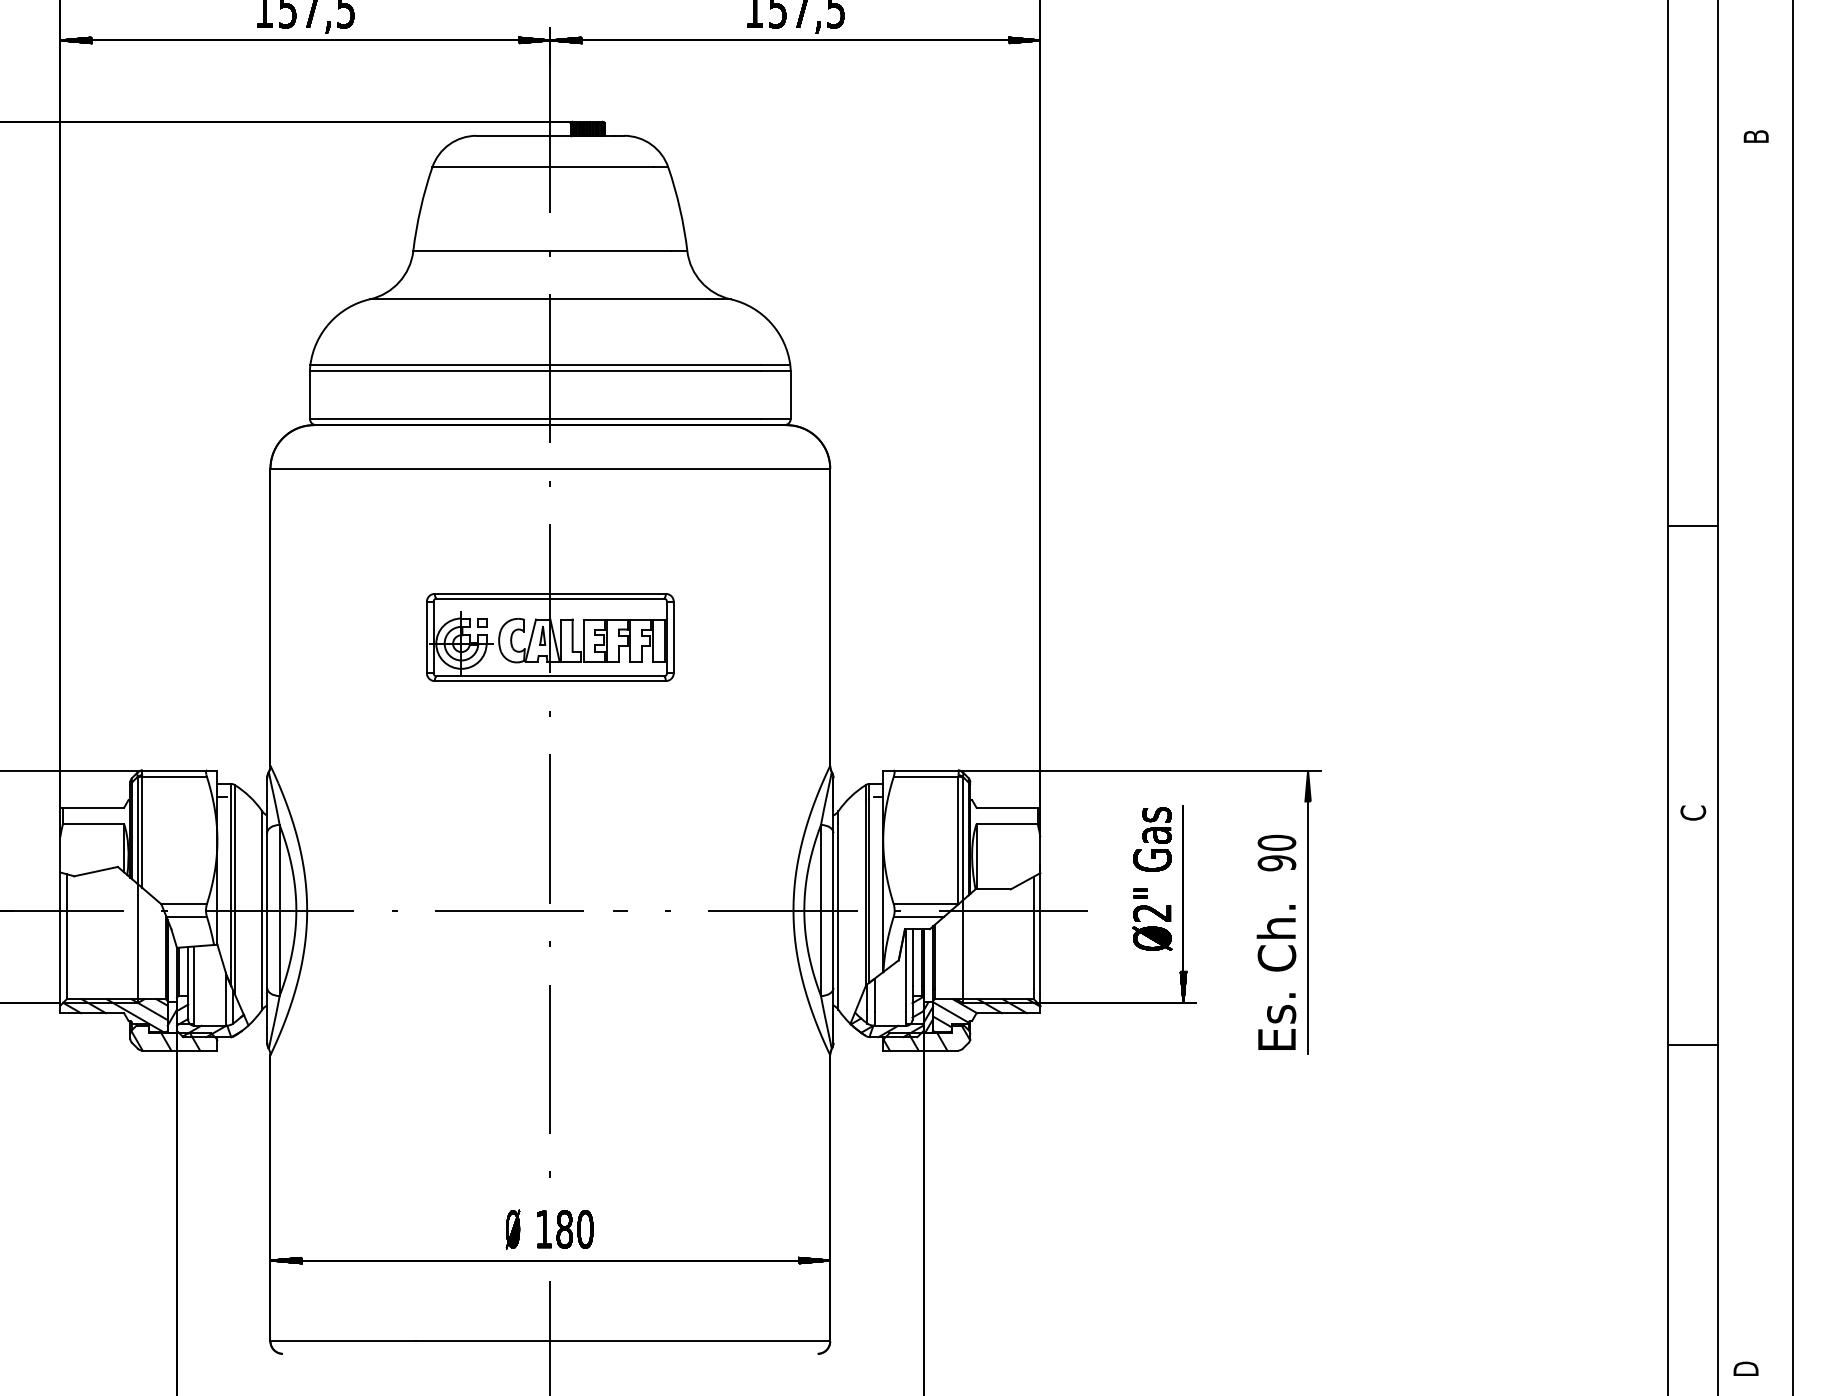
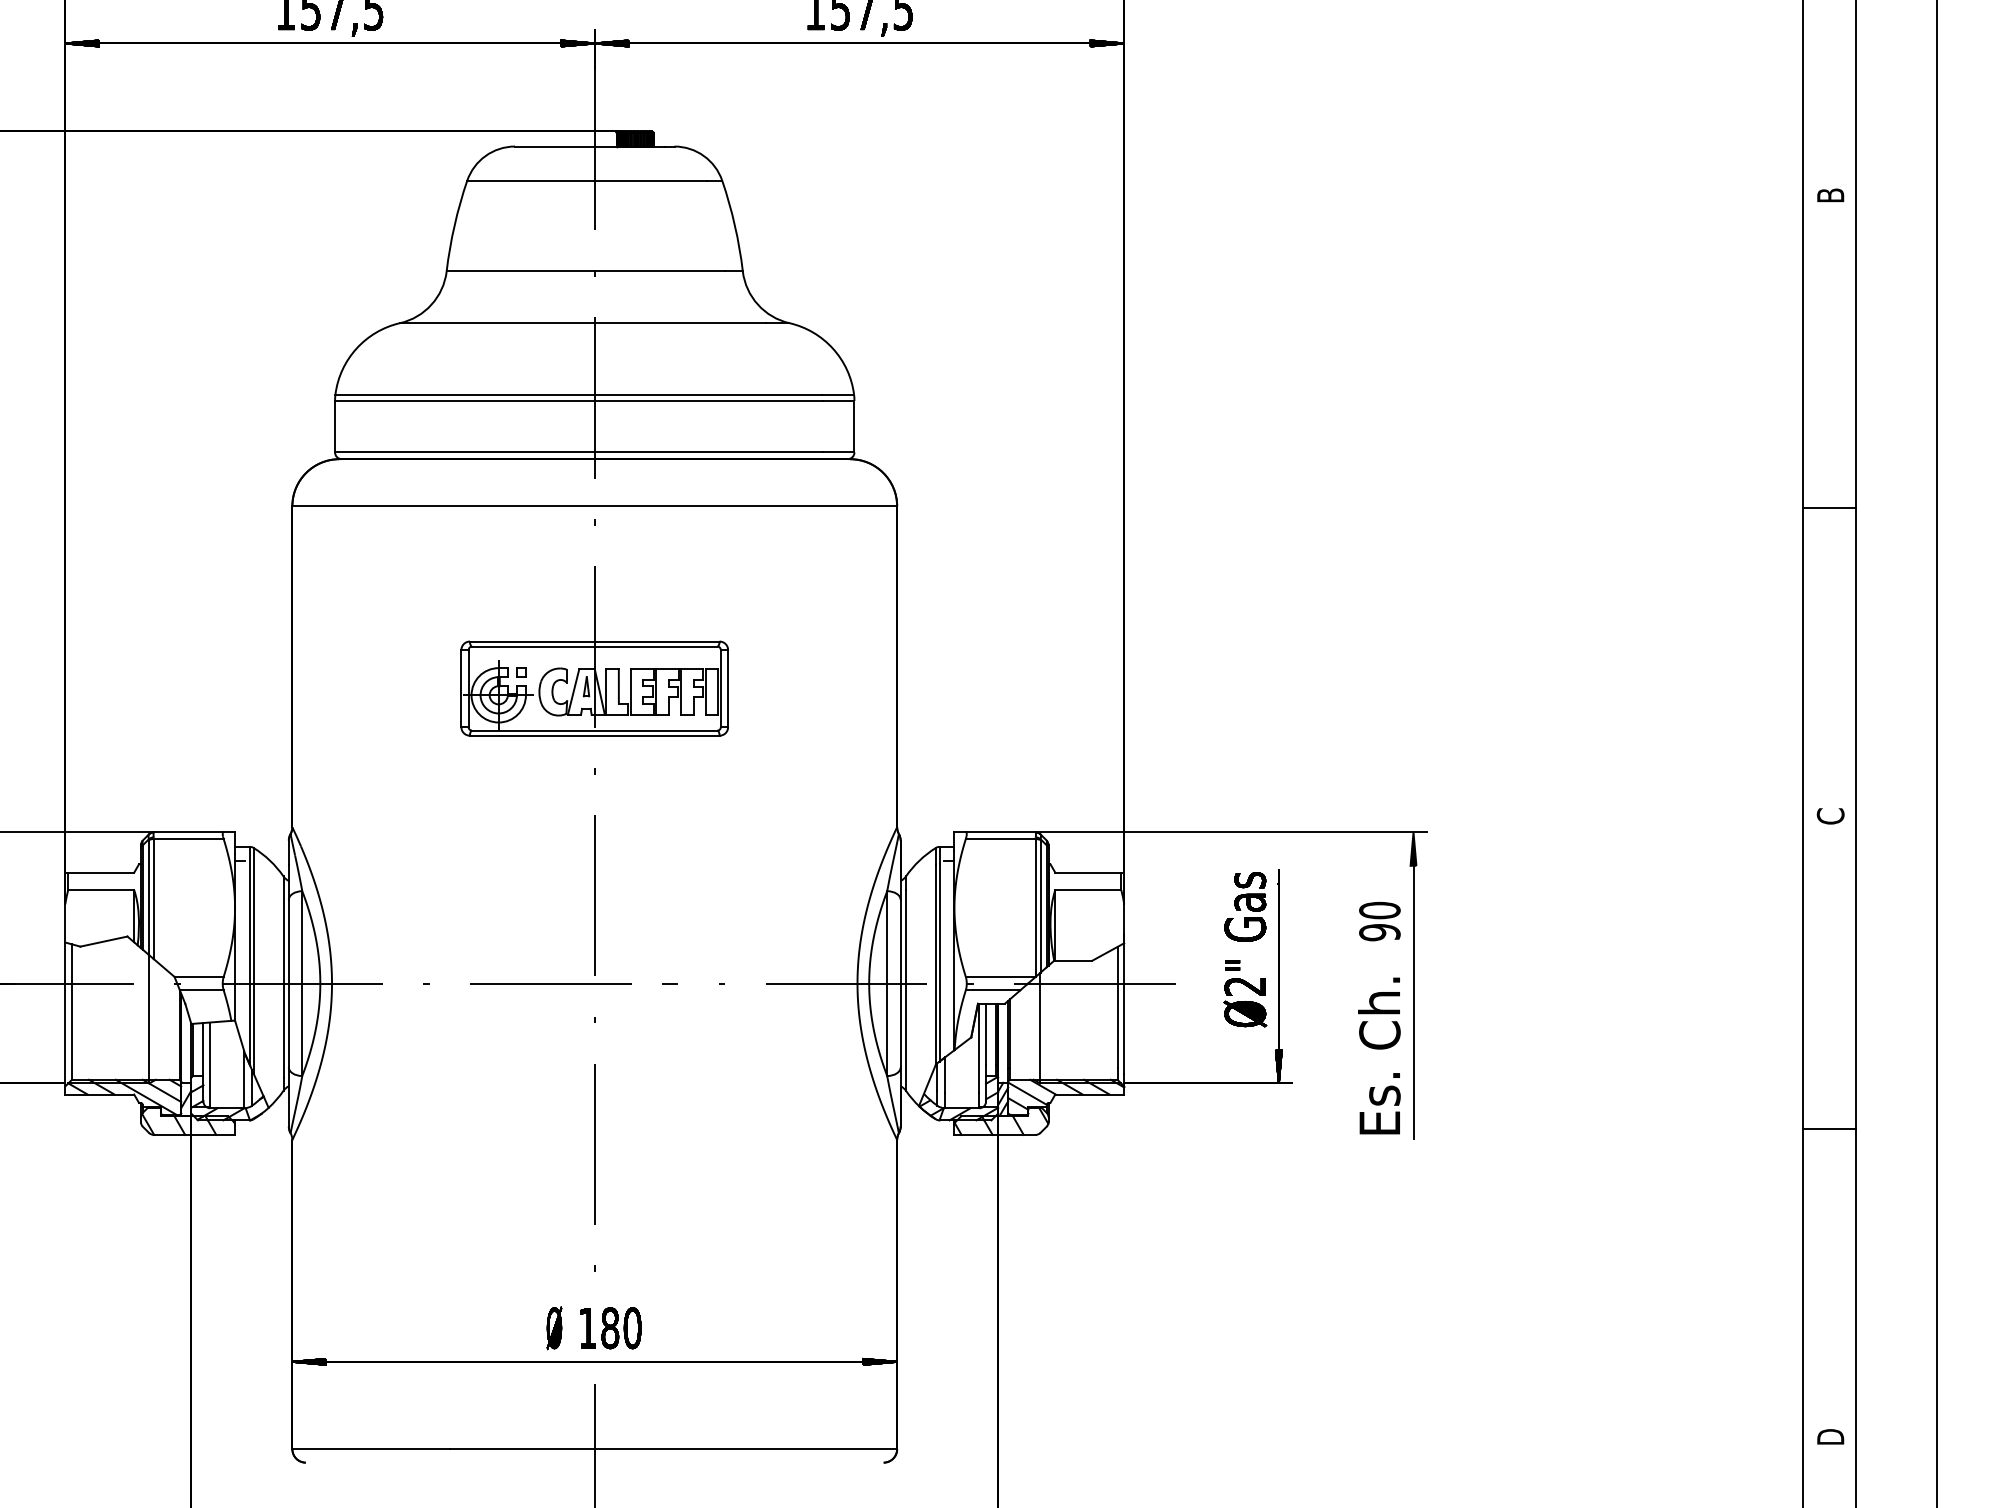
text: (1756, 136) -> (1830, 195), moved
line: (1693, 526) -> (1829, 508), moved
text: (1693, 813) -> (1830, 816), moved
text: (1745, 1368) -> (1830, 1436), moved

